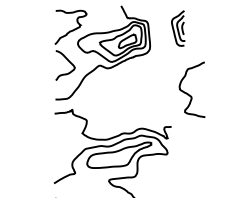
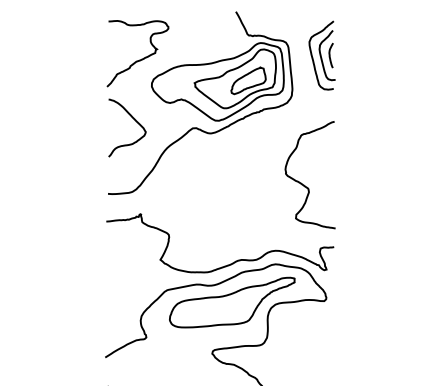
part: (178, 28) -> (322, 55), moved
curve: (188, 93) -> (302, 182), moved

